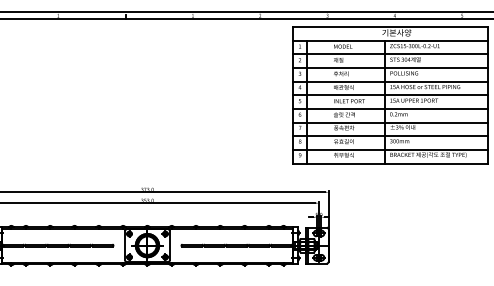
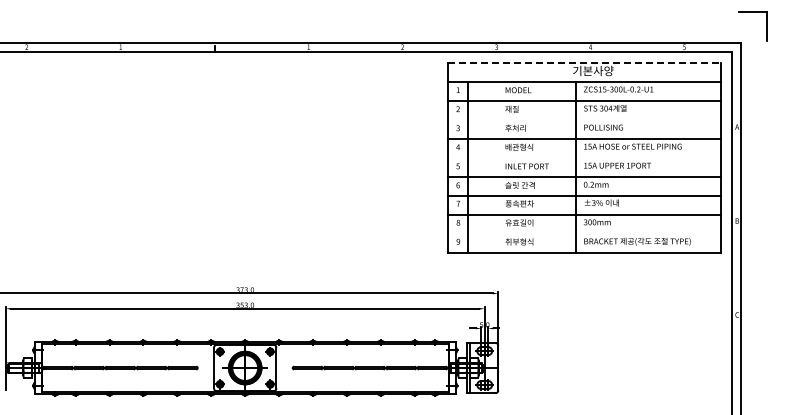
line: (391, 26) -> (585, 62), solid -> dashed
line: (390, 68) -> (584, 120), removed
line: (390, 95) -> (584, 158), removed
line: (390, 149) -> (584, 234), removed

